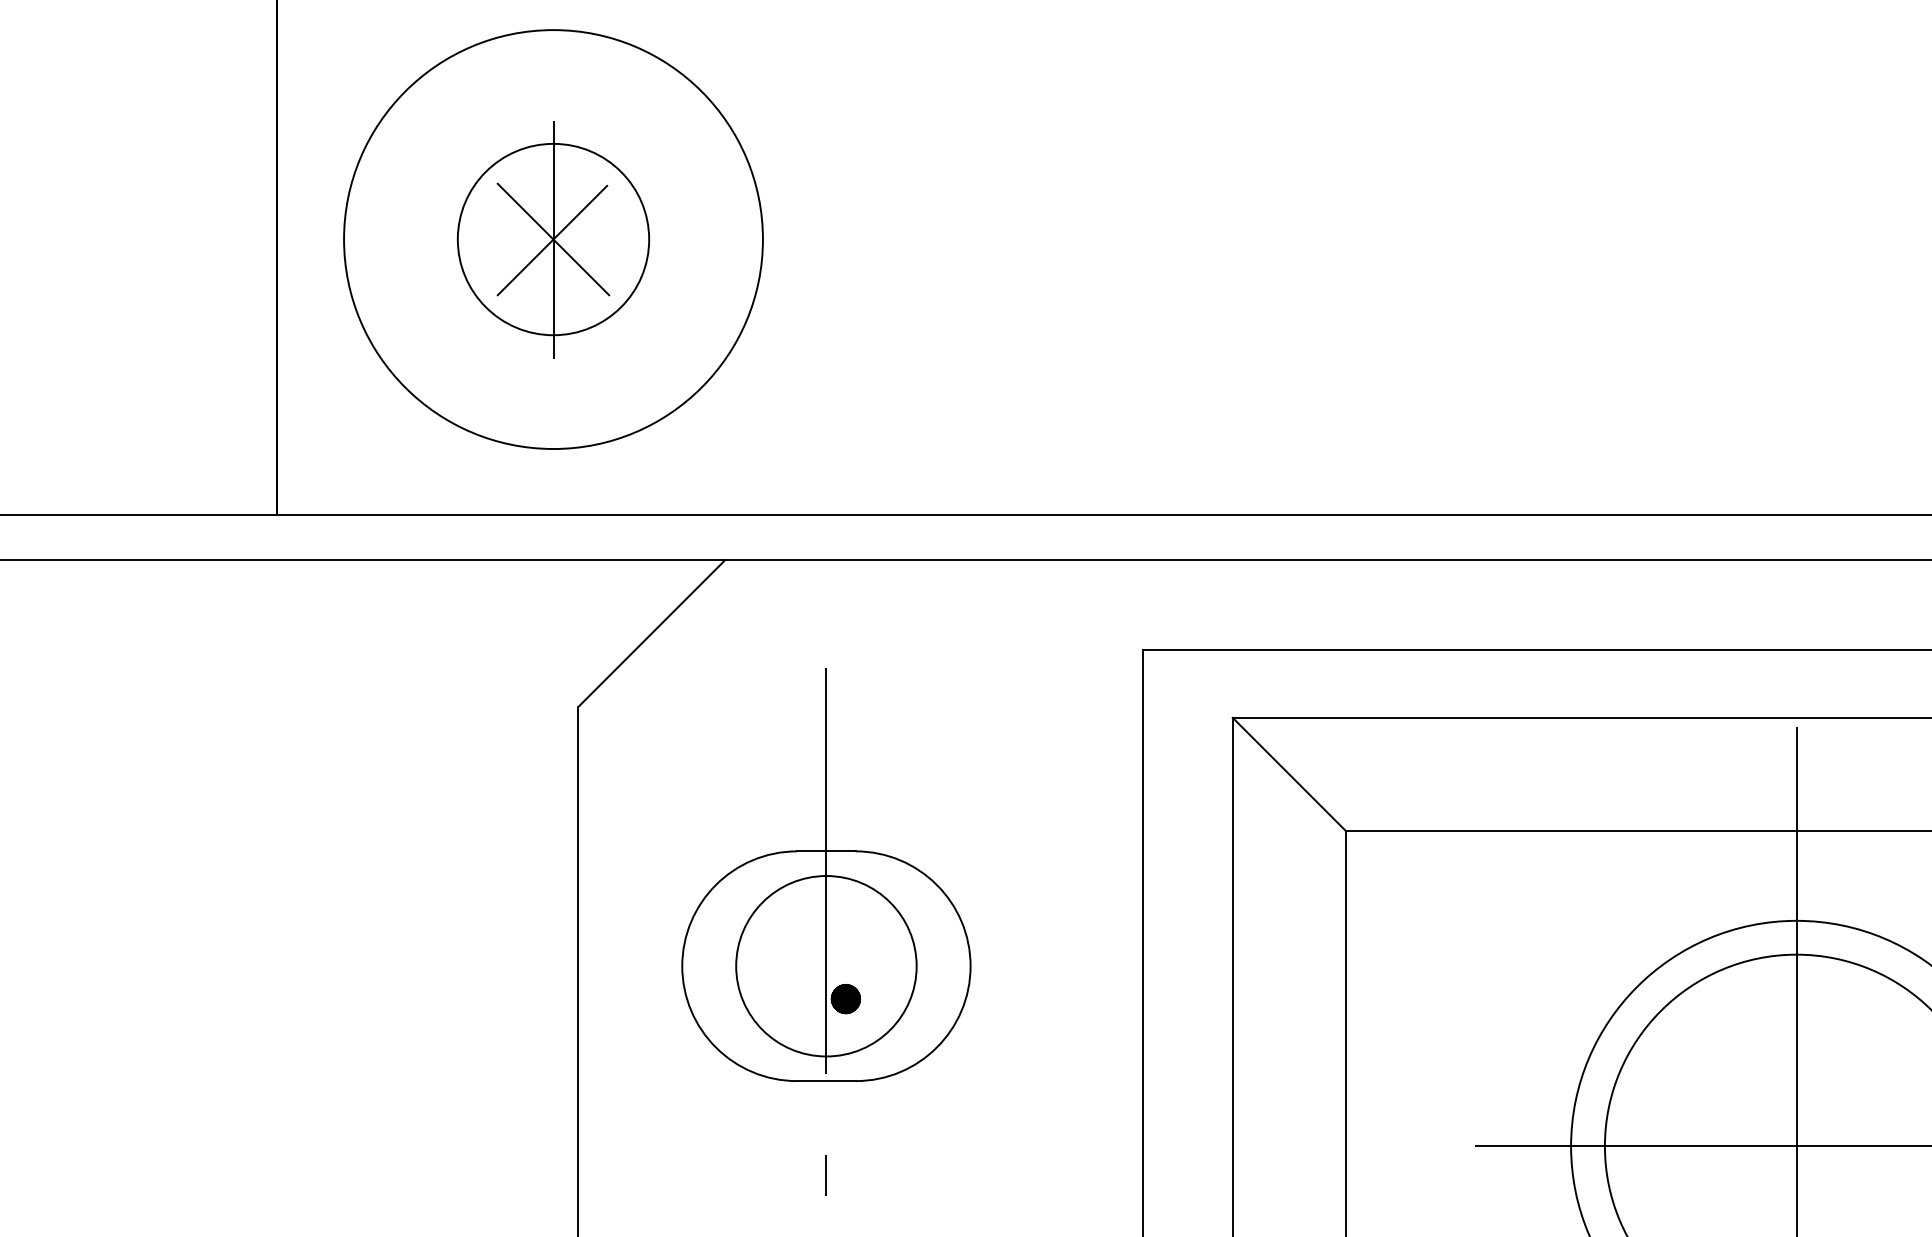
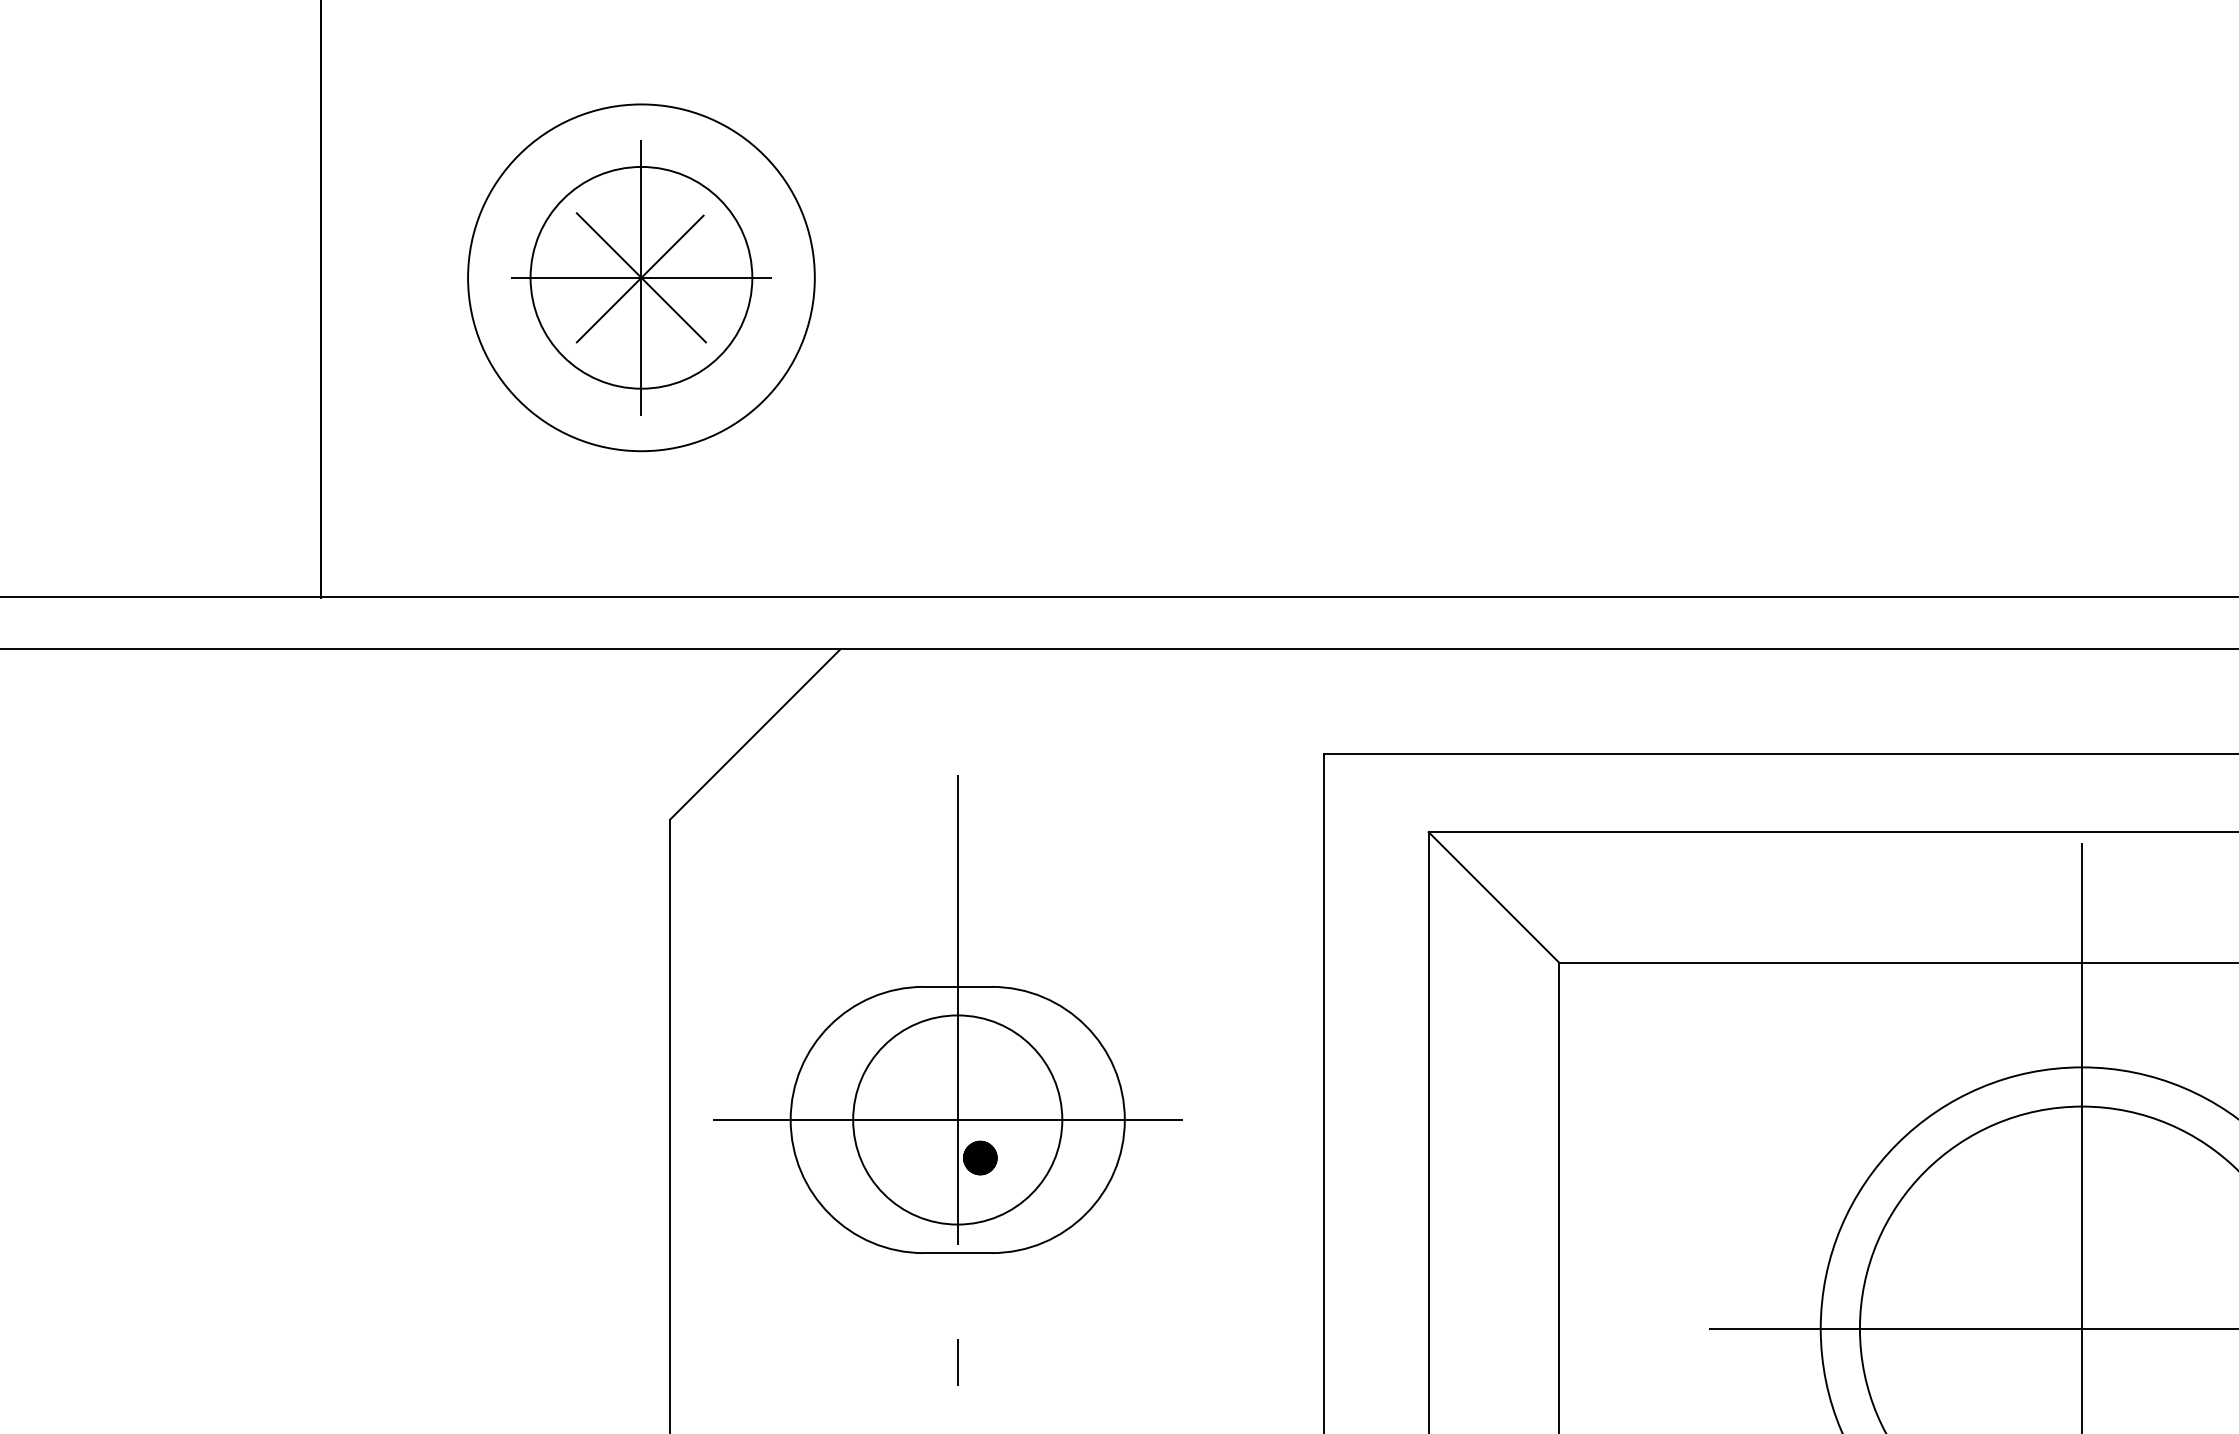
circle: (553, 239) -> (641, 277), size x0.71
line: (553, 239) -> (641, 277), added
line: (834, 966) -> (967, 1120), added

